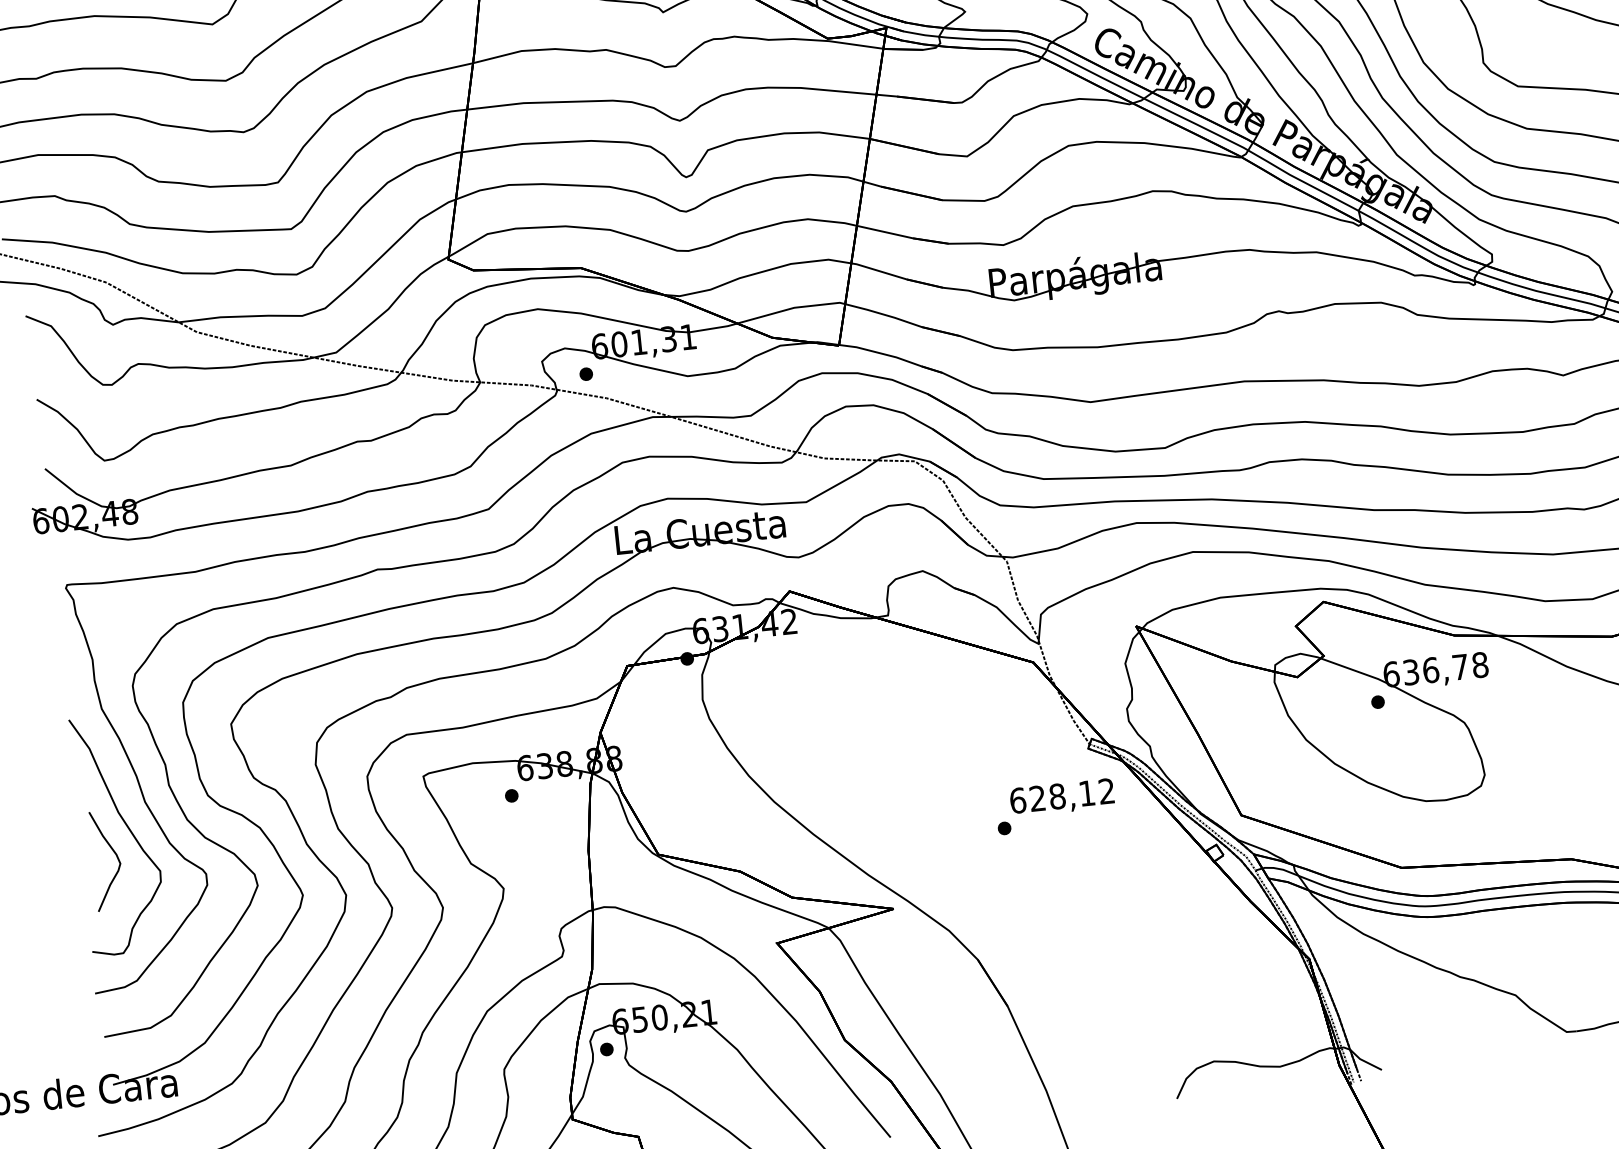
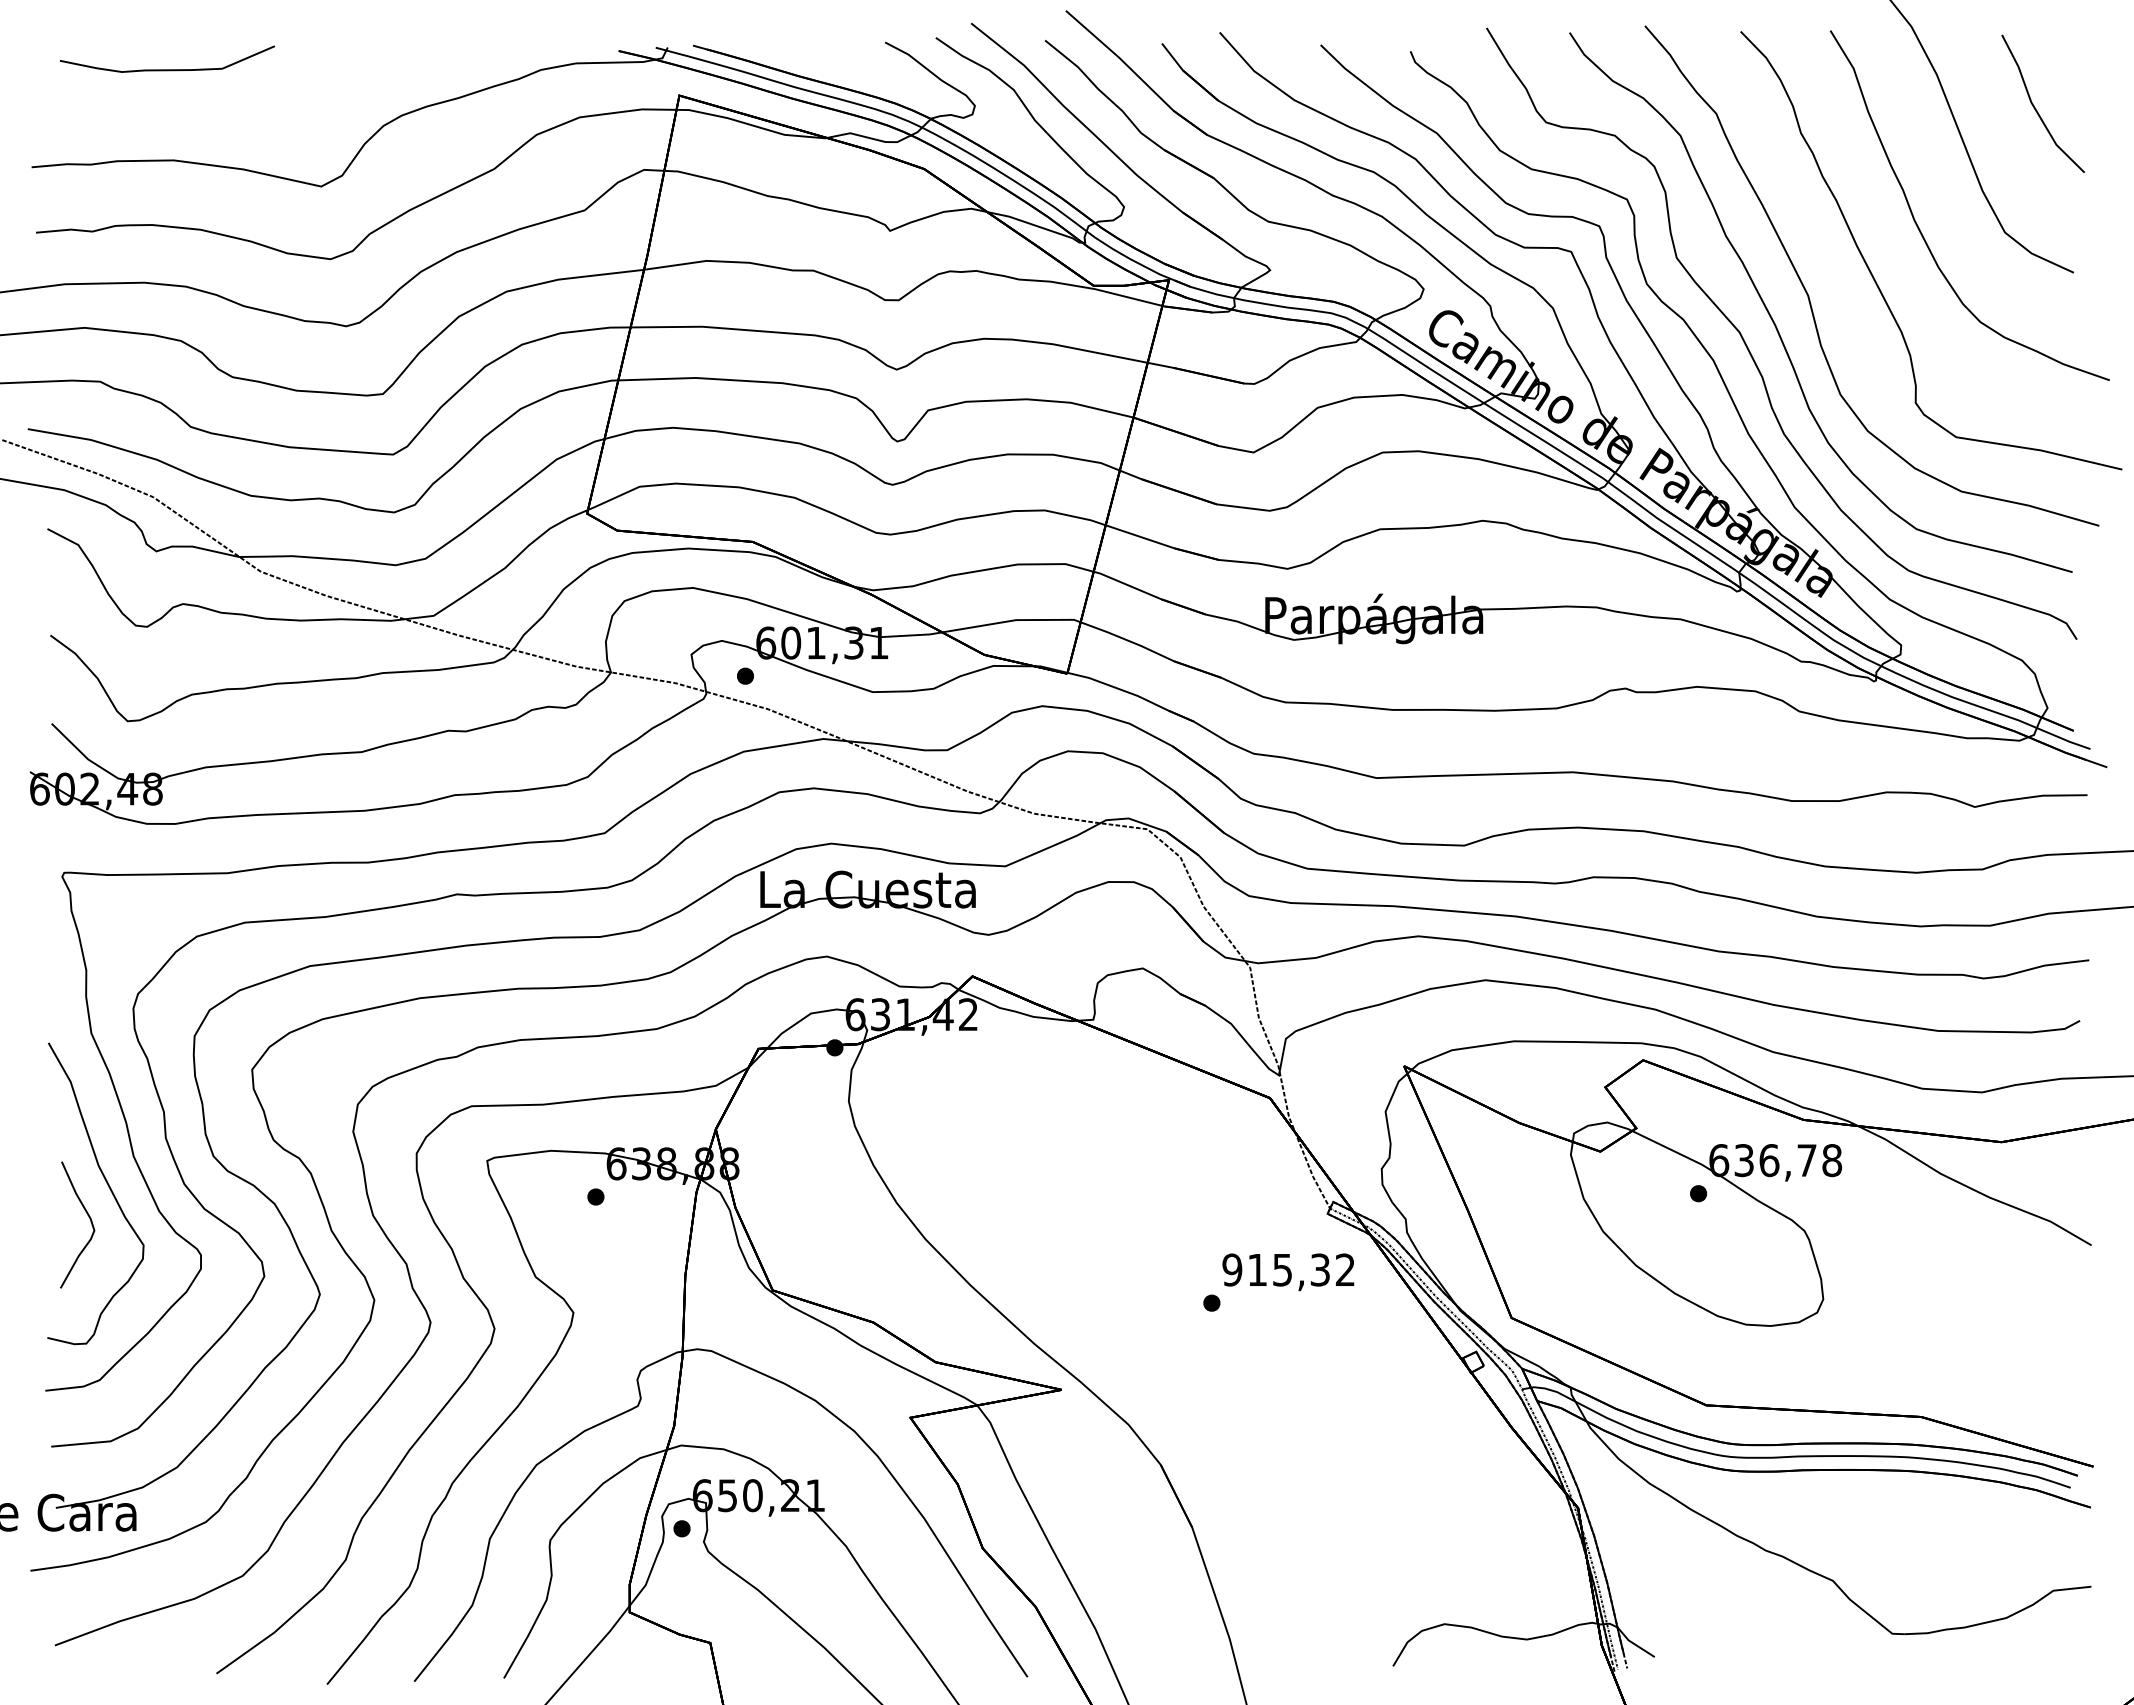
text: (1051, 796) -> (1275, 1269), 628,12 -> 915,32

